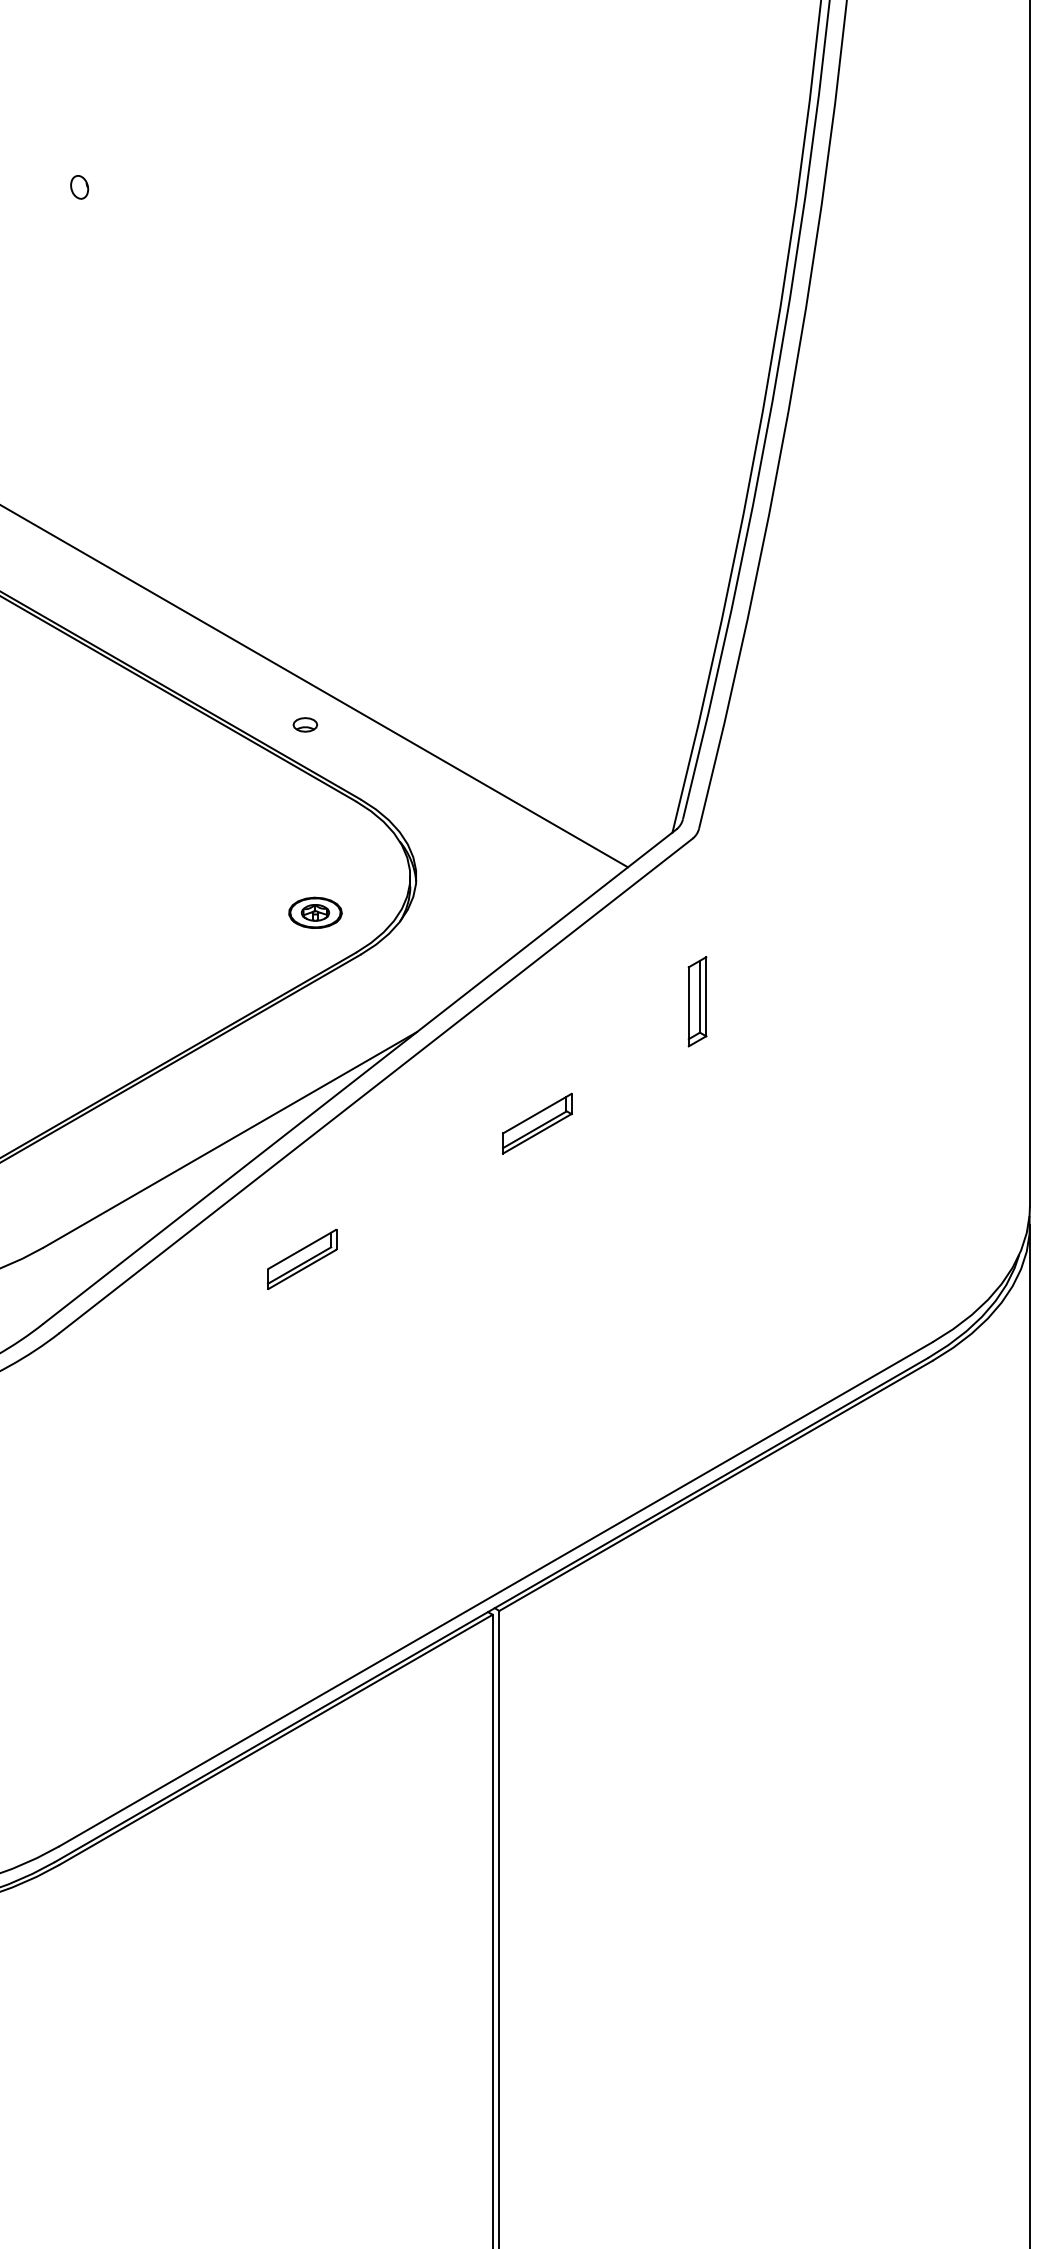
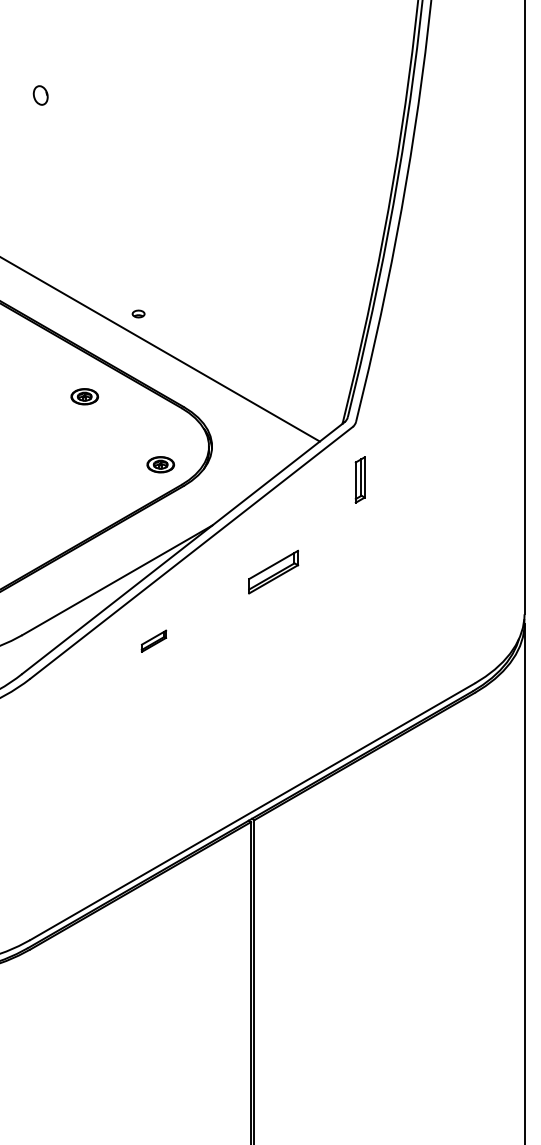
part: (79, 185) -> (40, 94), size x1.6
part: (305, 723) -> (138, 313), moved
part: (165, 778) -> (84, 396), added
part: (695, 1000) -> (359, 479), moved
part: (536, 1122) -> (273, 571), size x1.4
part: (301, 1260) -> (153, 641), size x0.7

